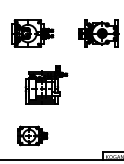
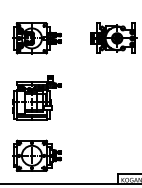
part: (46, 84) -> (37, 96), moved
part: (32, 135) -> (37, 155), size x1.43

